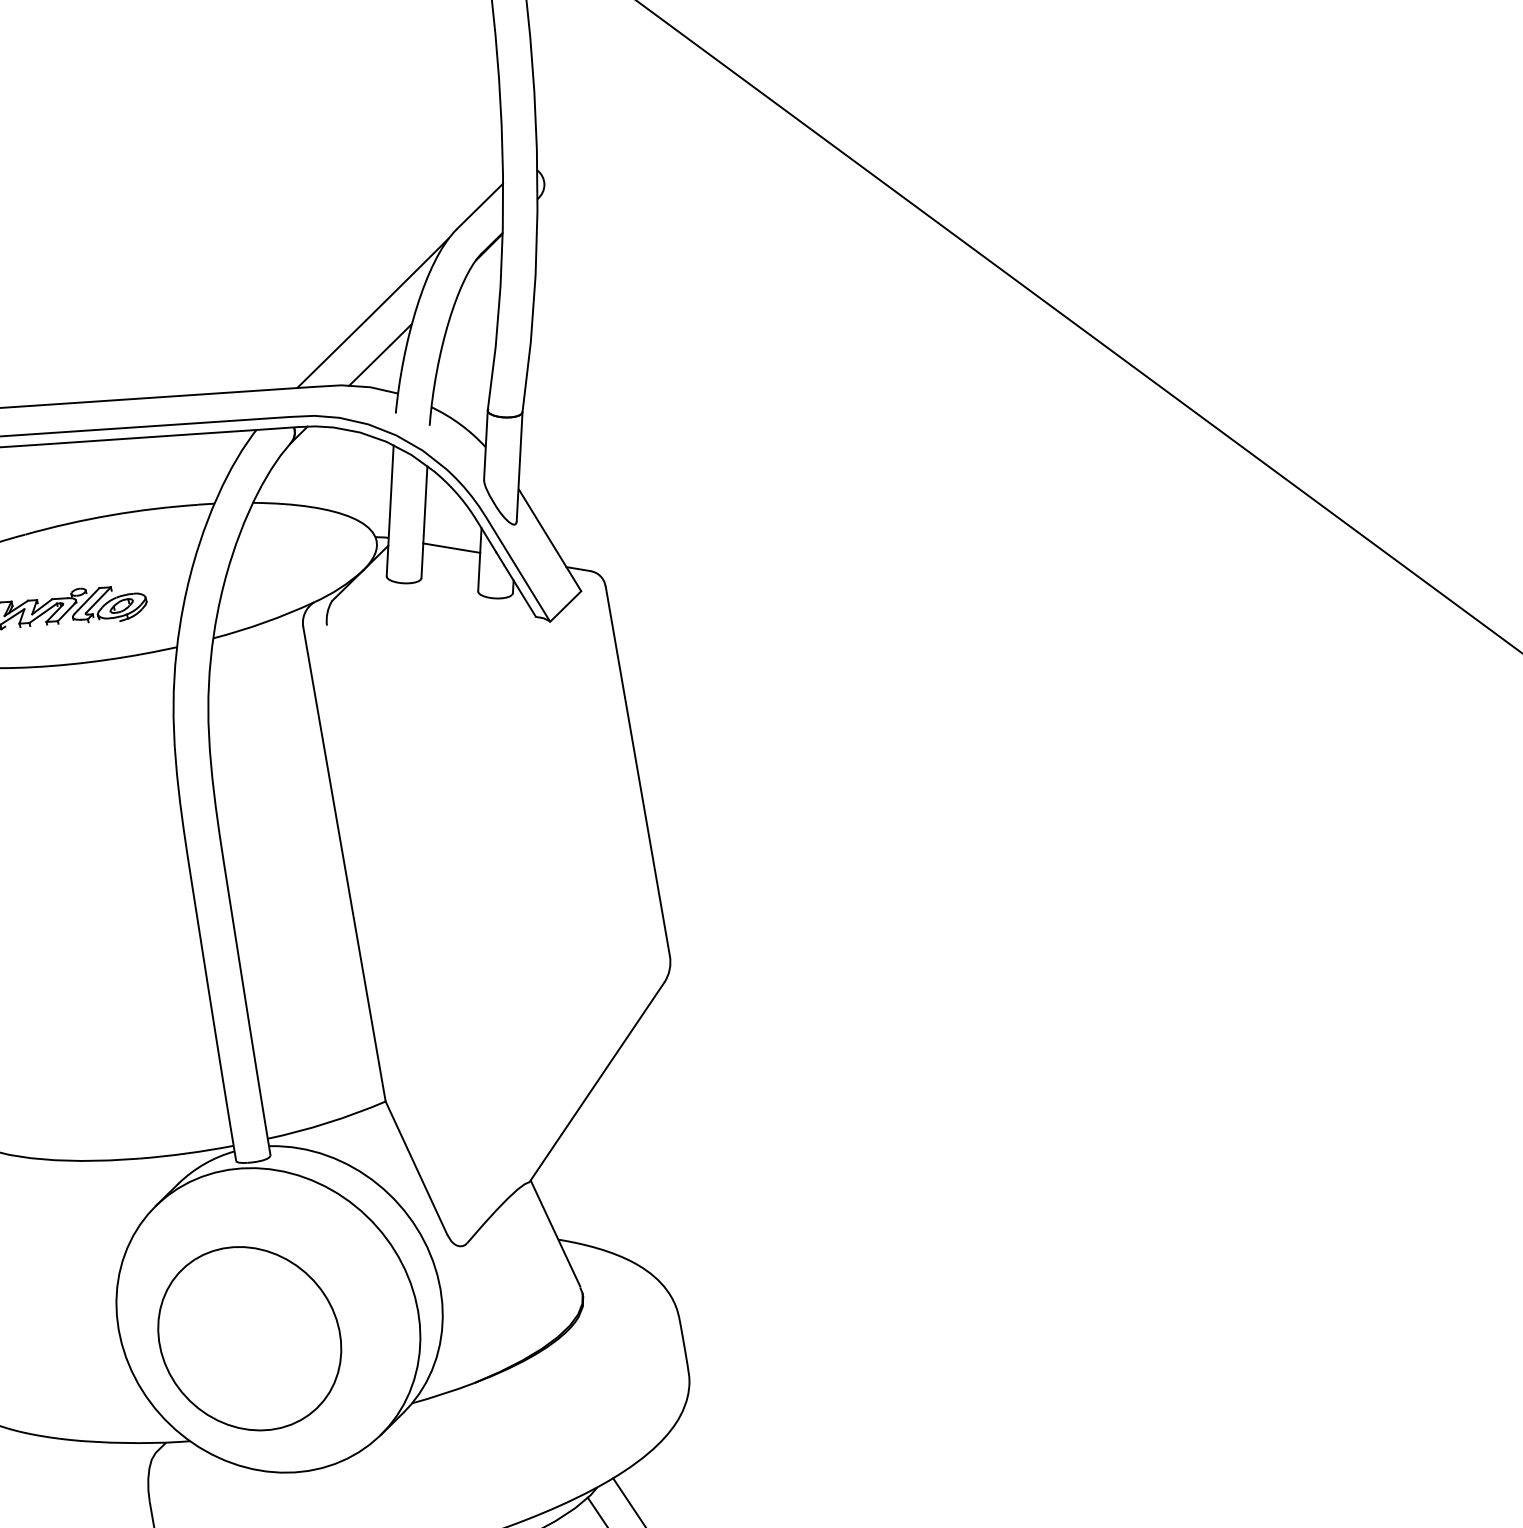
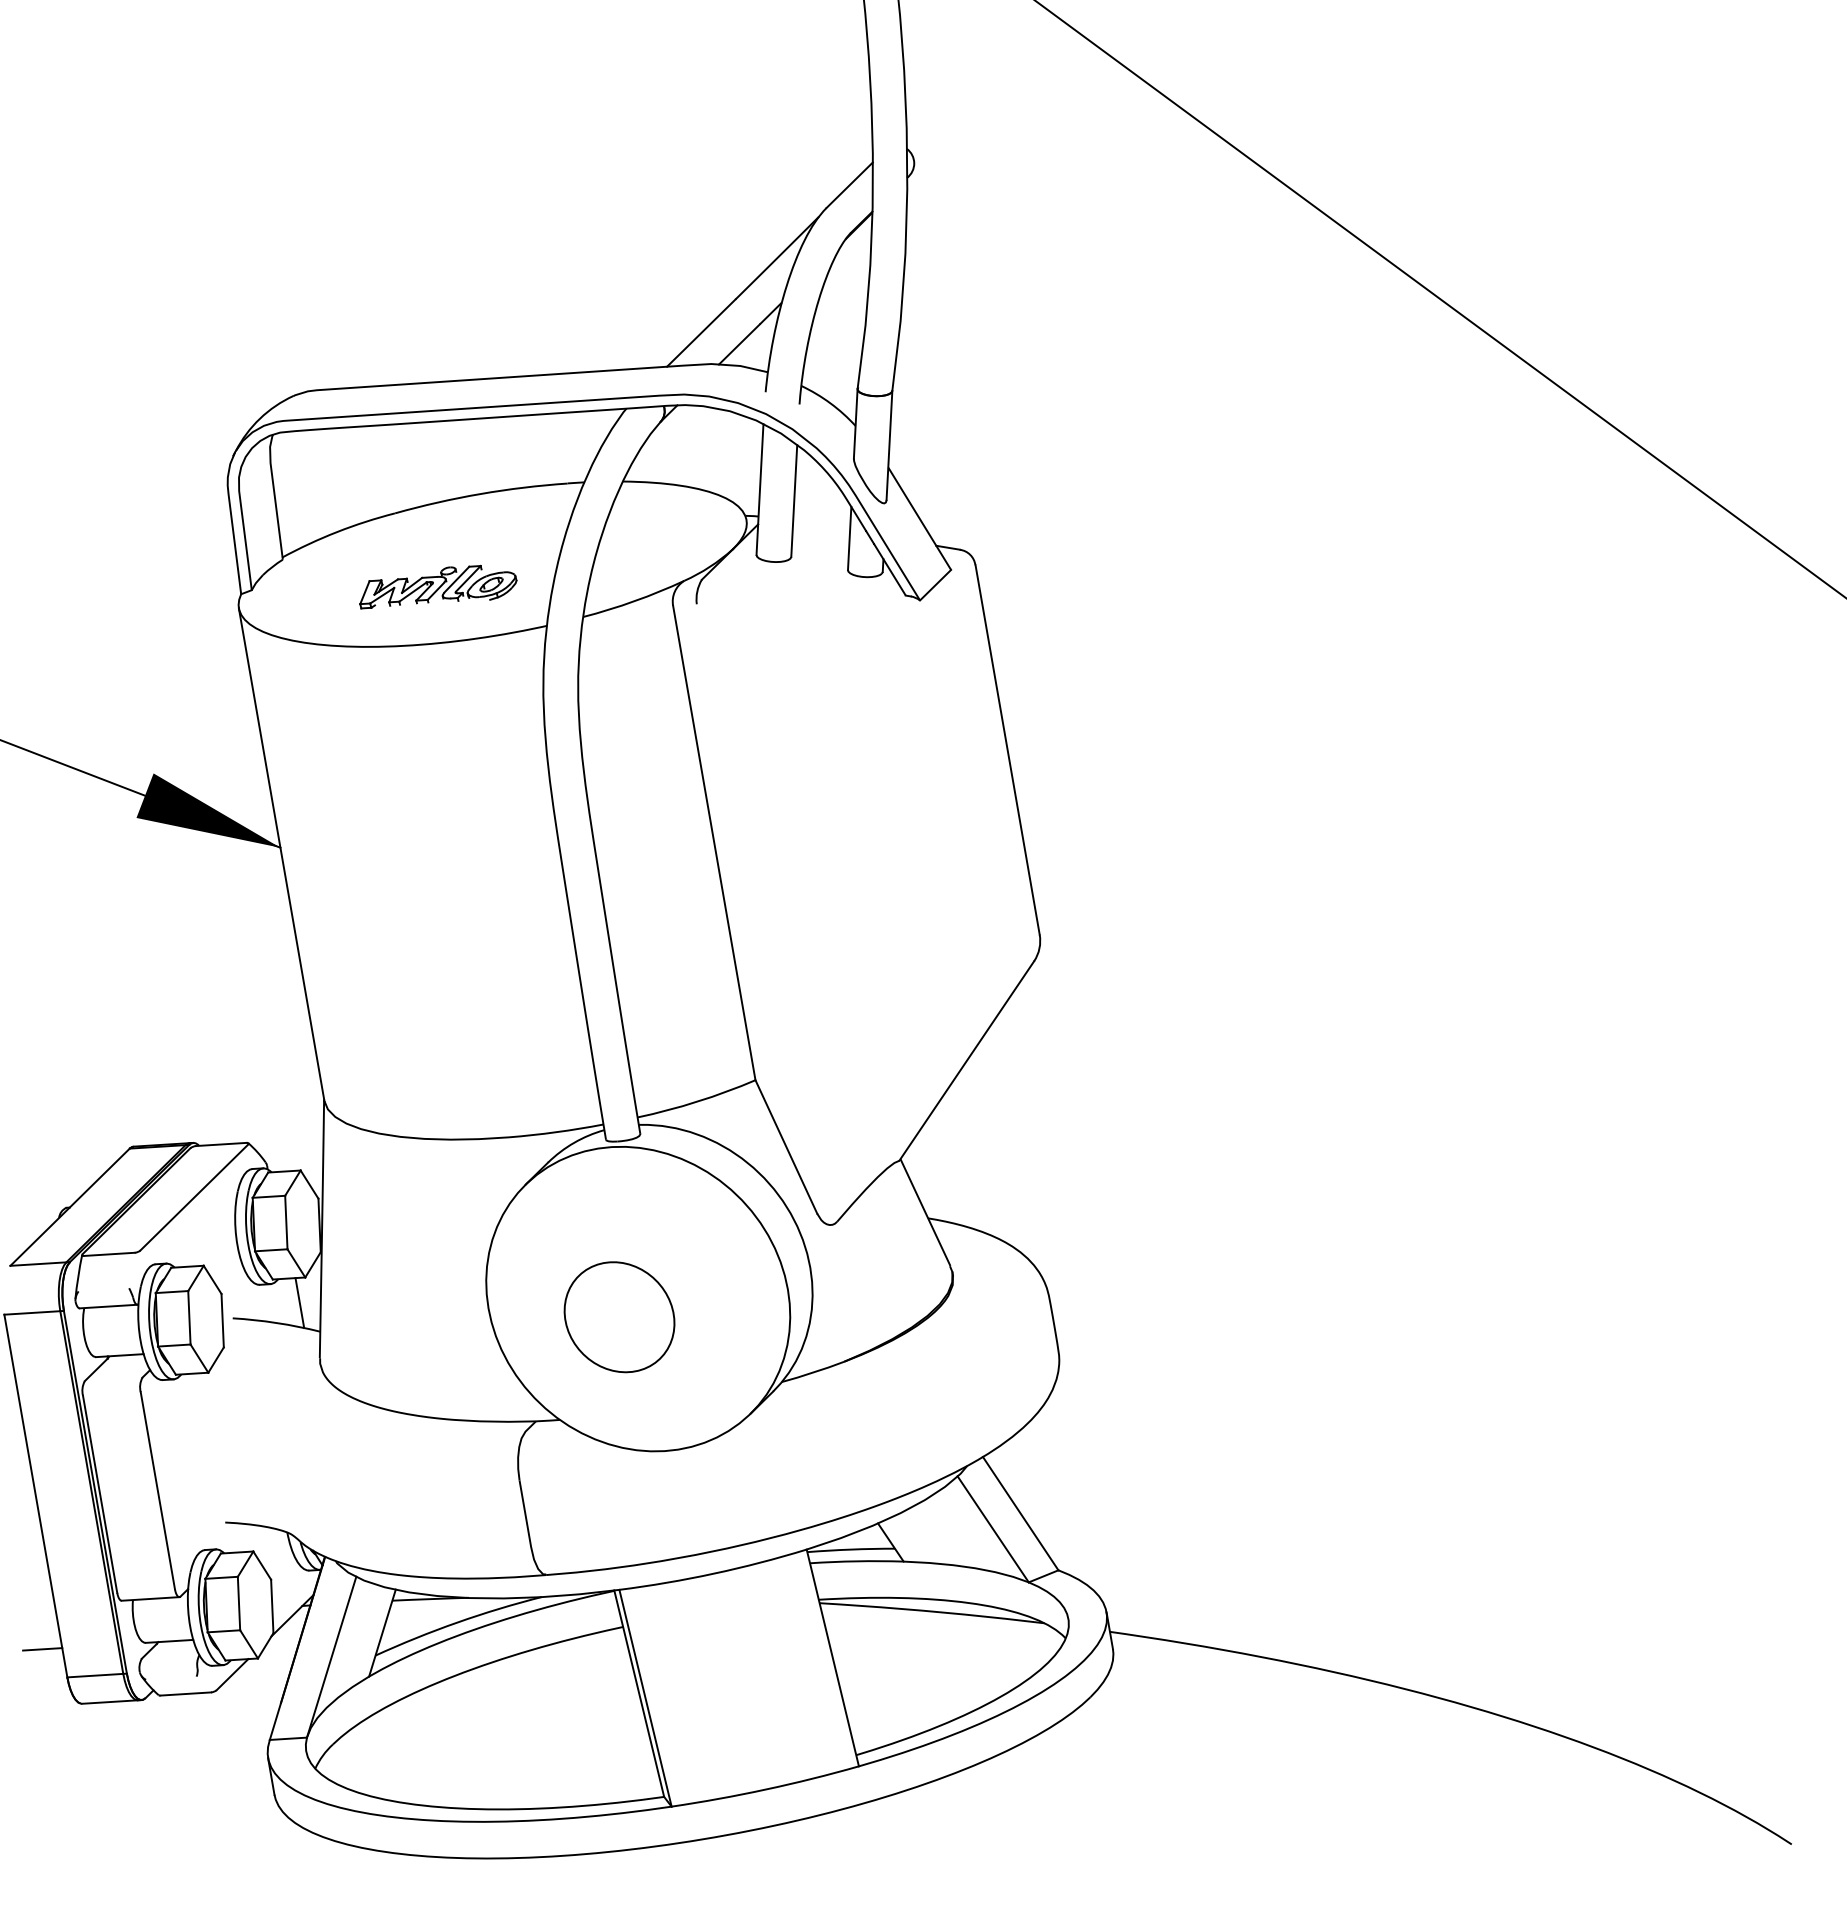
line: (451, 547) -> (821, 526), removed
part: (249, 1337) -> (619, 1316), size x0.6

